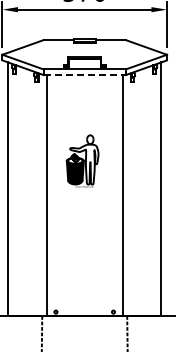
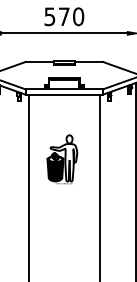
line: (85, 75) -> (65, 95), dashed -> solid
part: (82, 160) -> (62, 158), moved

